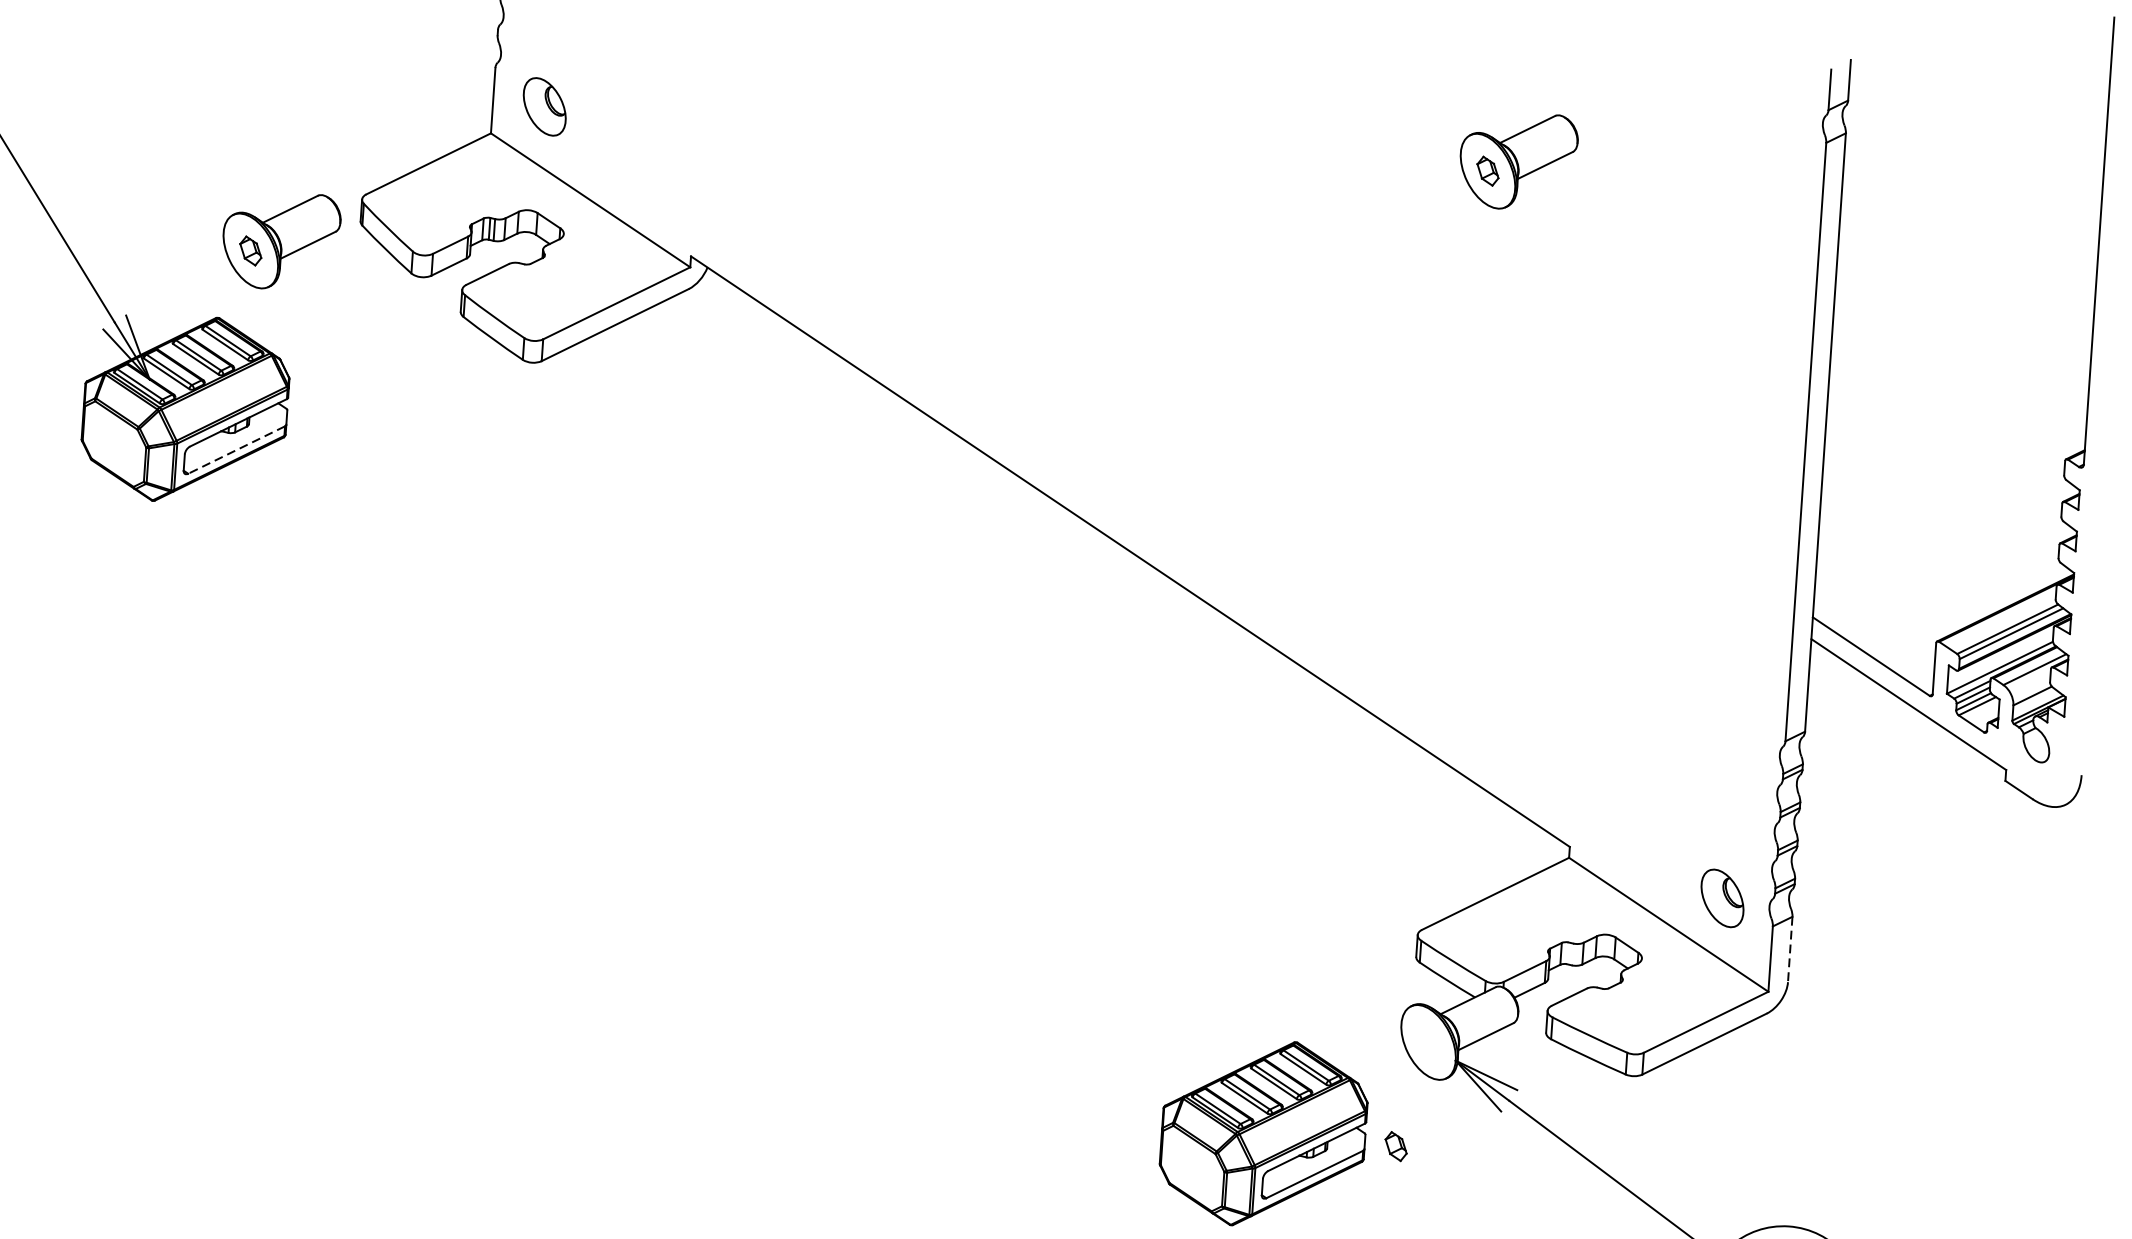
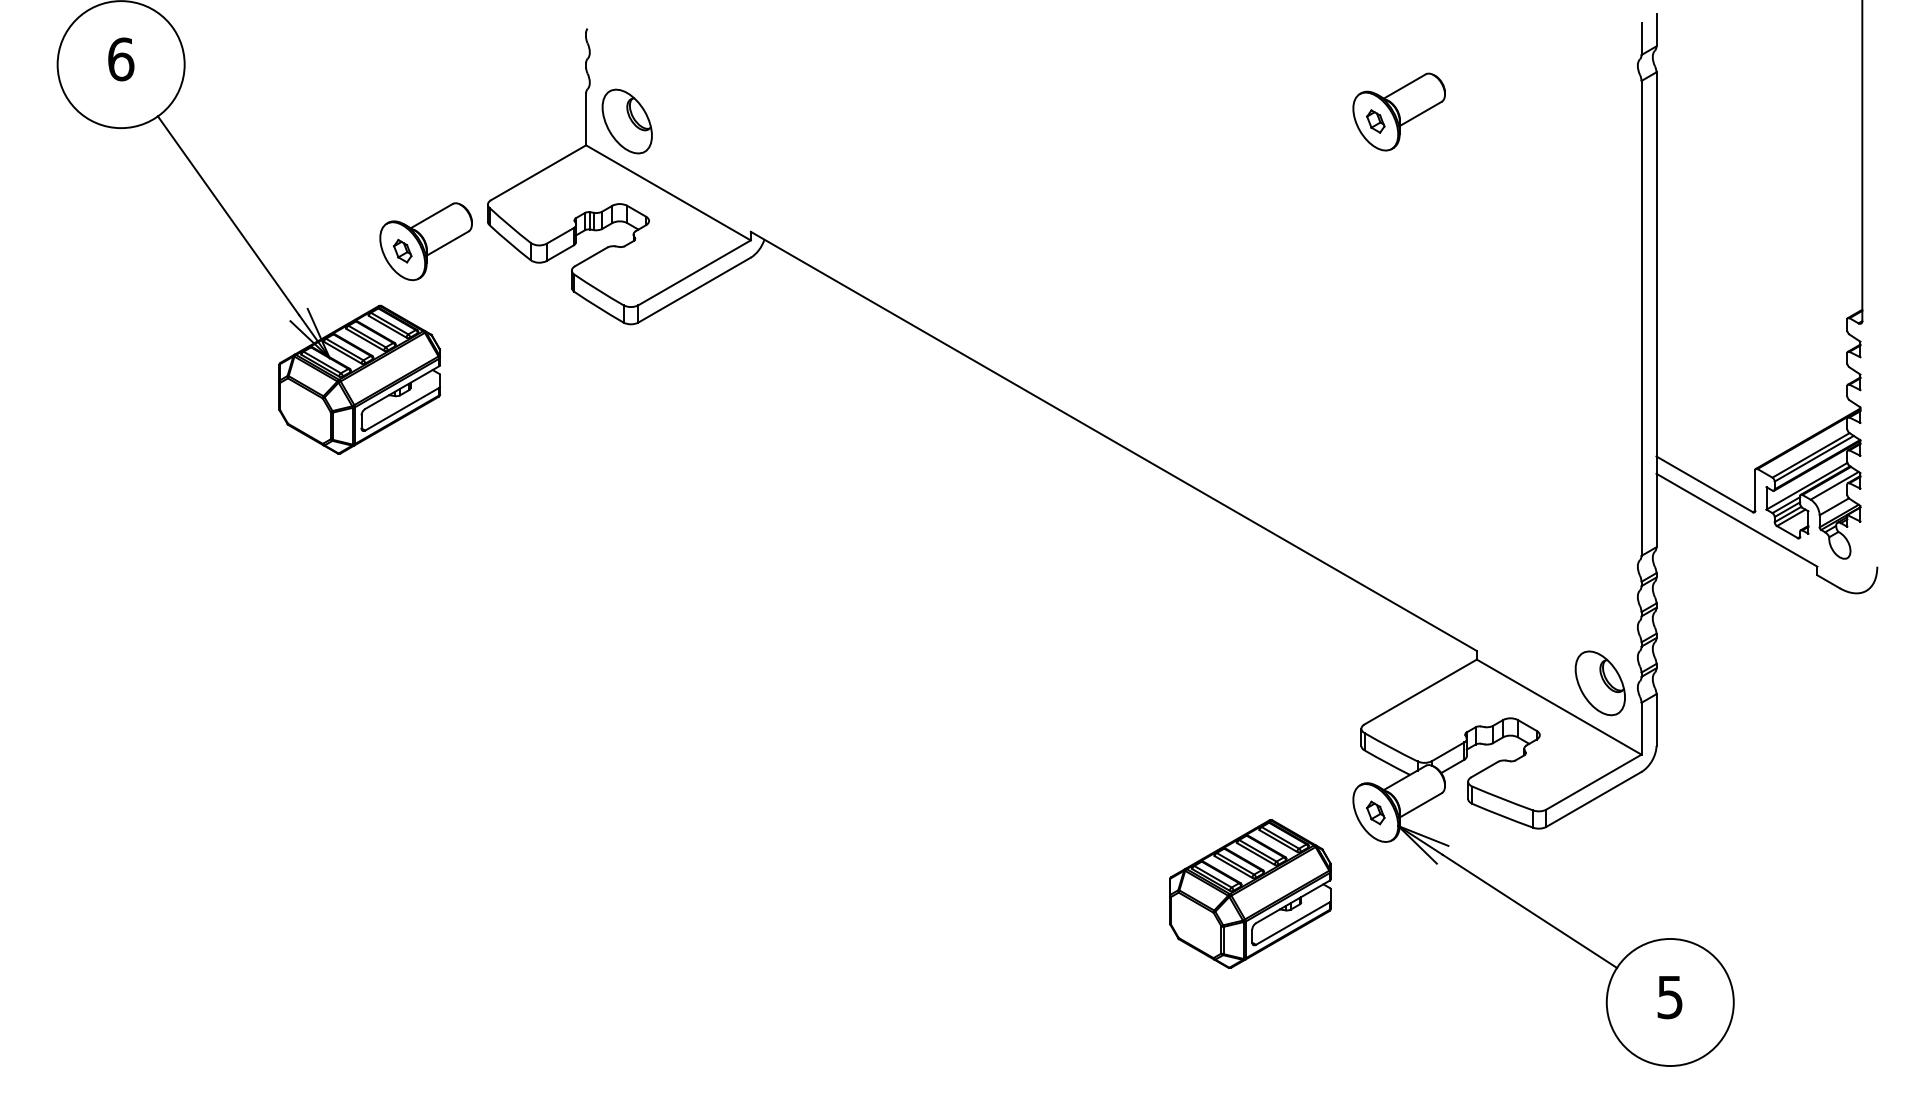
part: (543, 106) -> (626, 121), size x1.43
line: (236, 450) -> (402, 409), dashed -> solid
part: (1721, 898) -> (1599, 683), size x1.43
line: (1790, 949) -> (1656, 720), dashed -> solid
part: (1395, 1145) -> (1375, 812), moved

